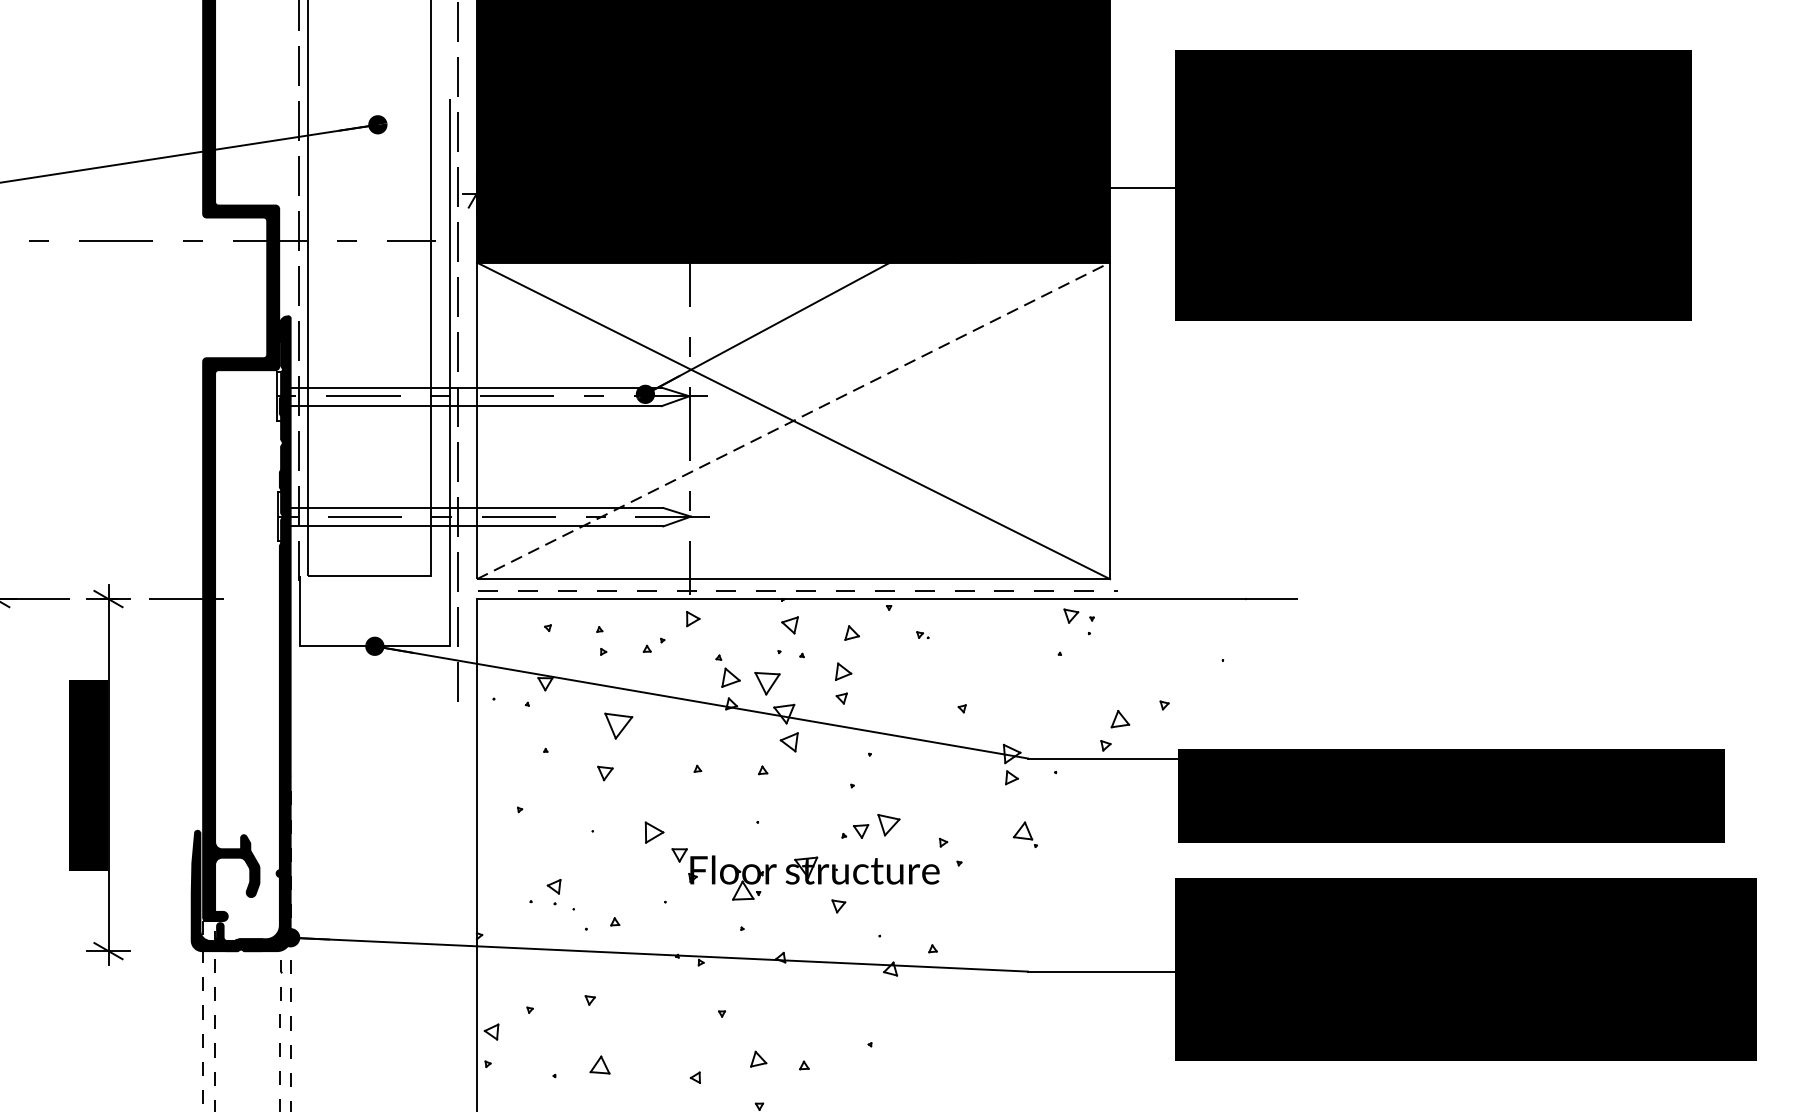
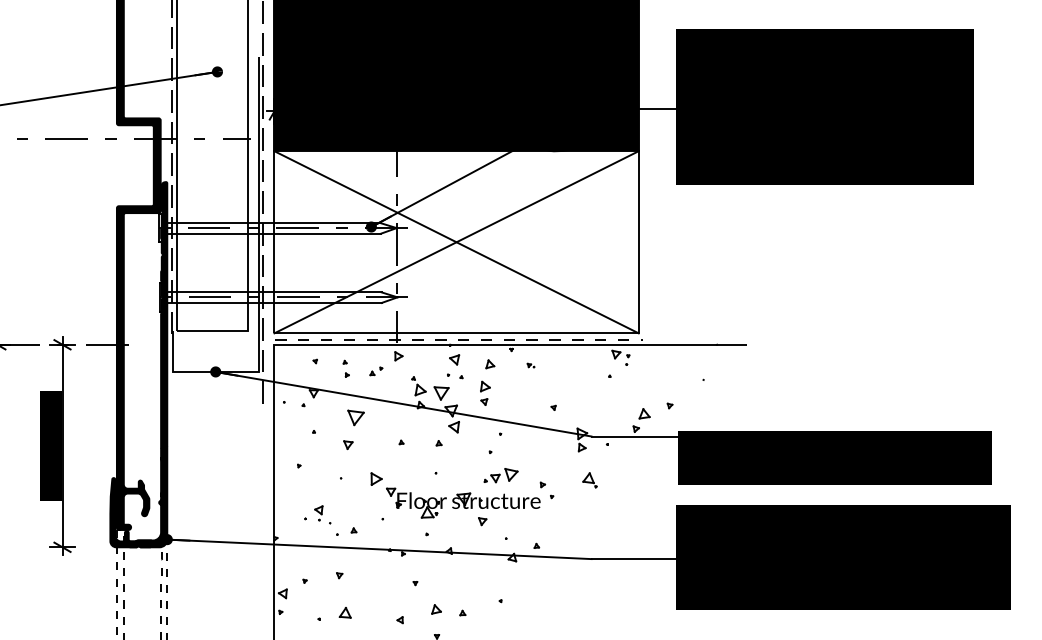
line: (793, 421) -> (456, 242), dashed -> solid

